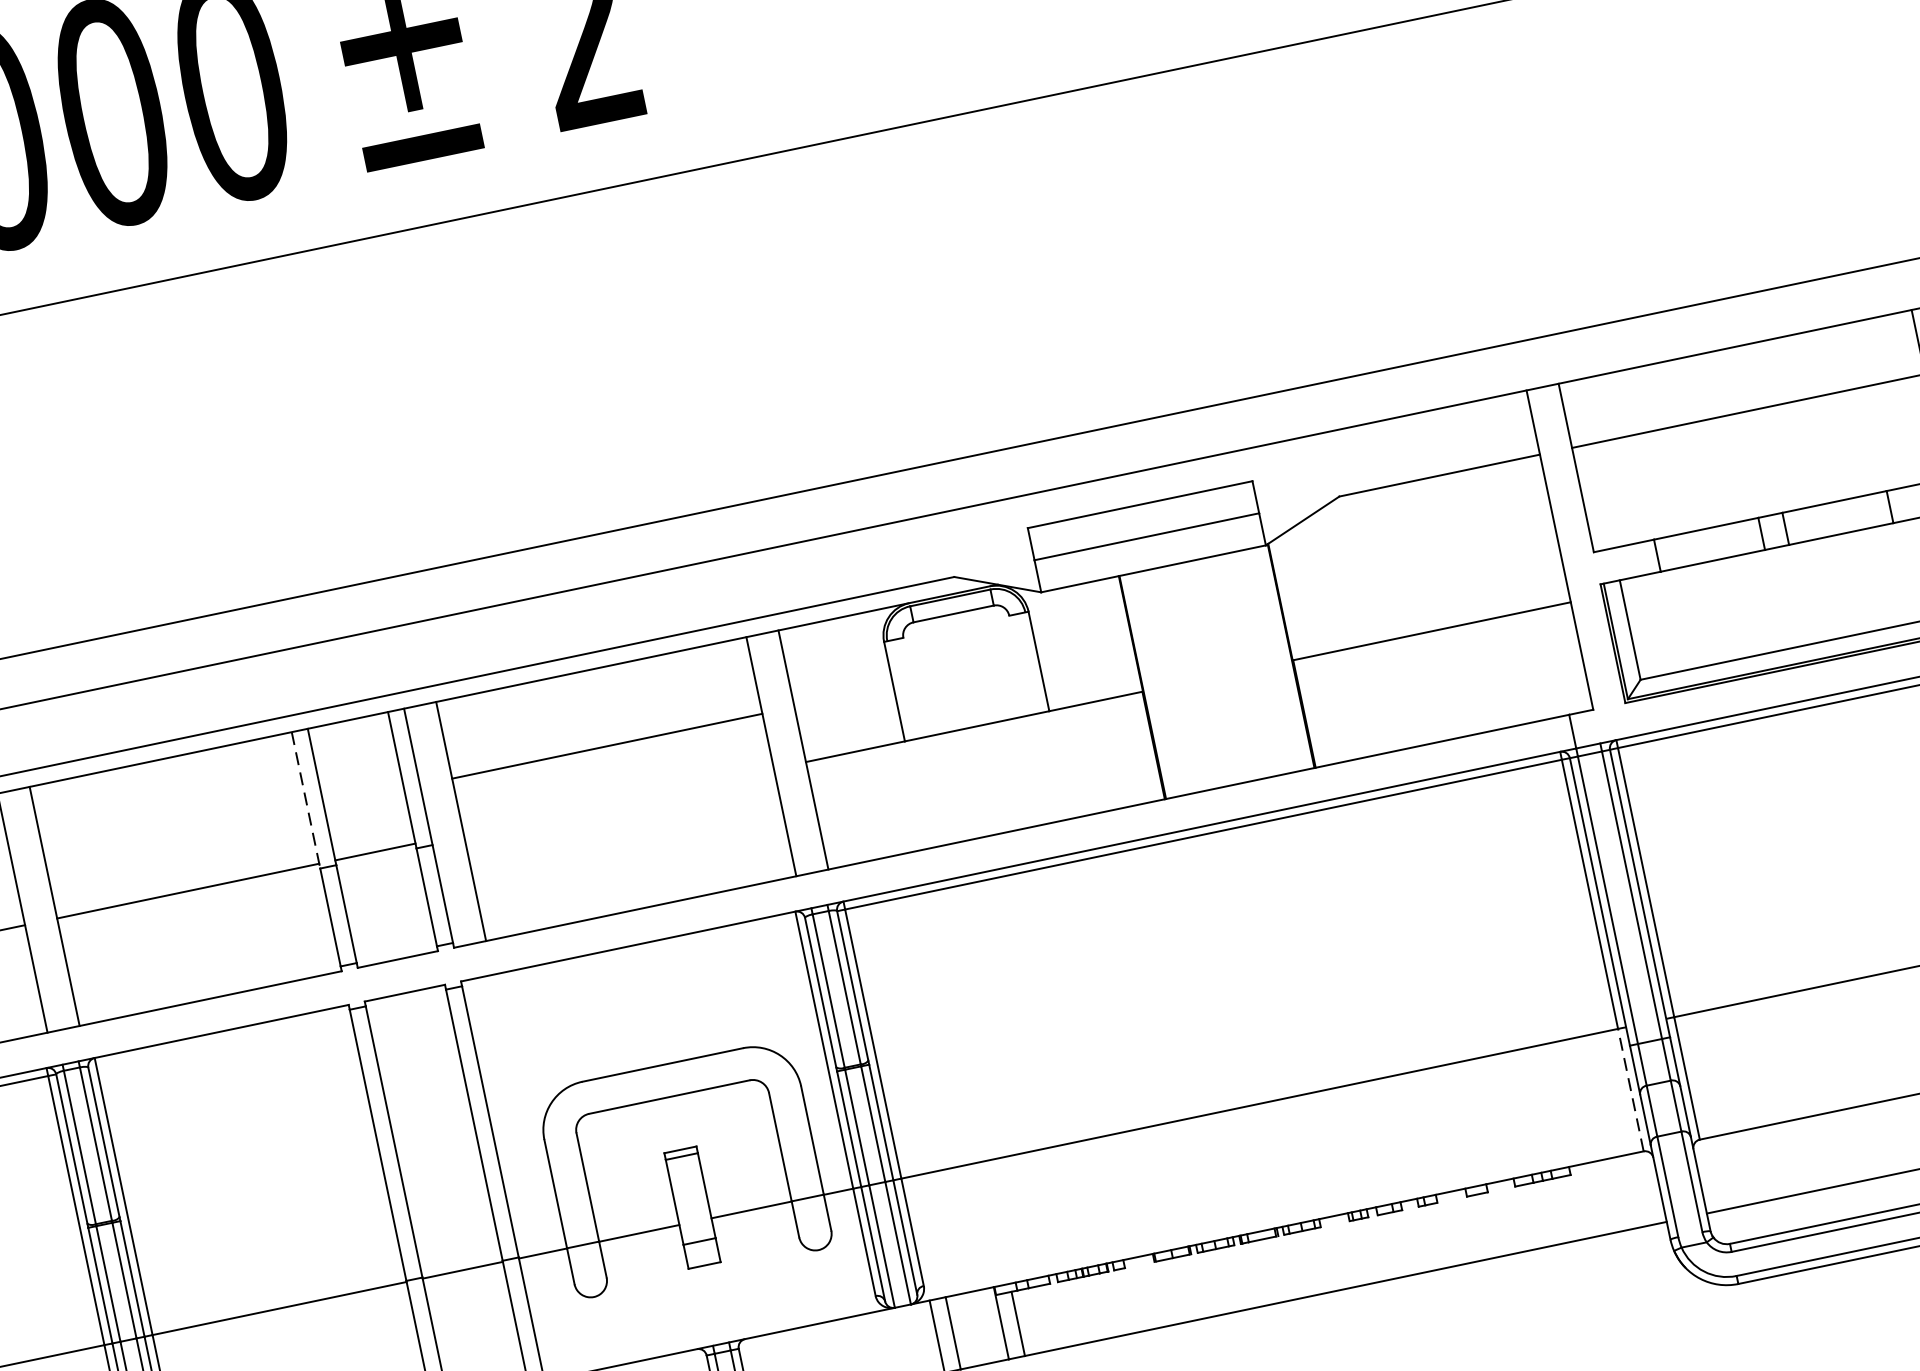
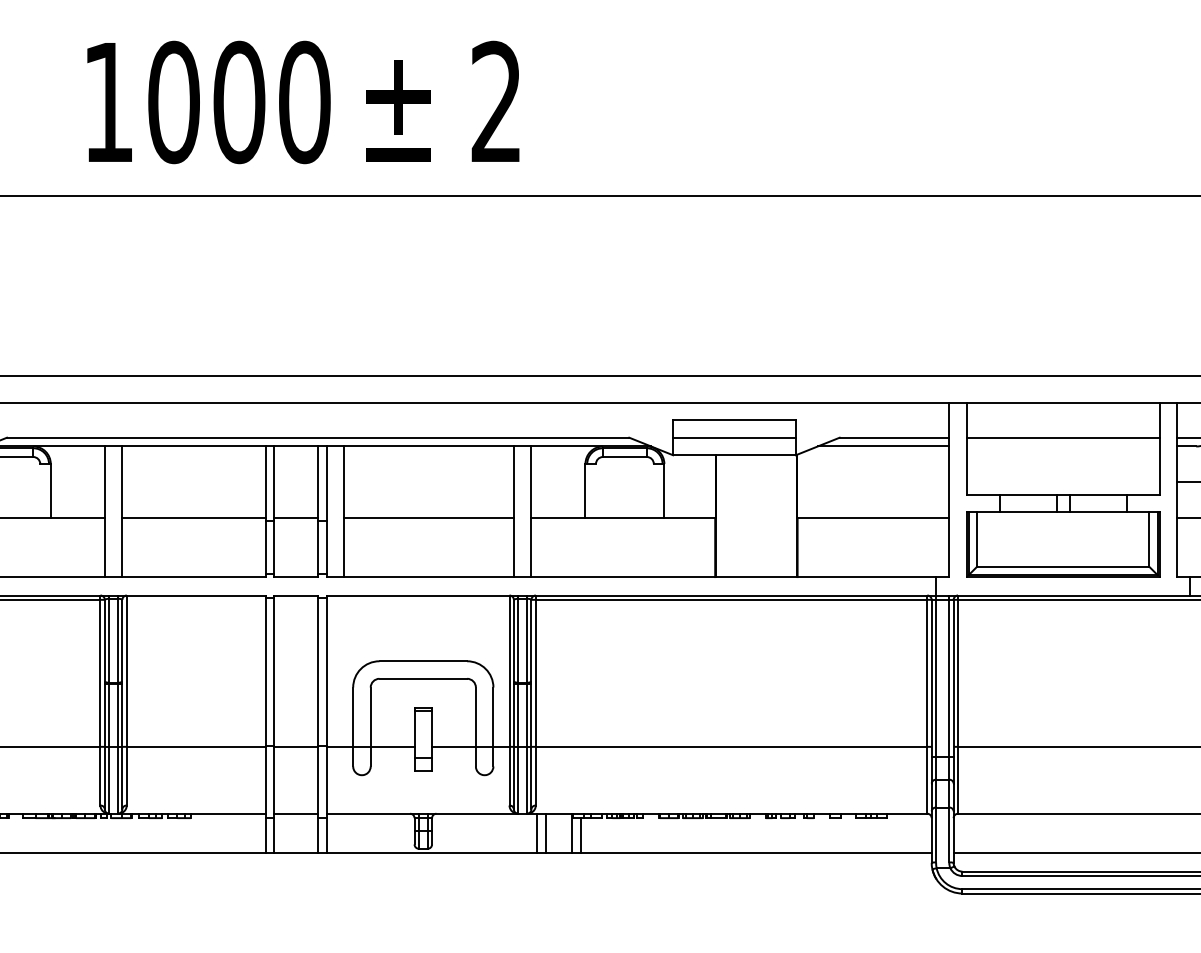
line: (1422, 495) -> (883, 446), added
line: (606, 746) -> (428, 518), moved
line: (306, 801) -> (265, 484), dashed -> solid
line: (1630, 1088) -> (927, 779), dashed -> solid

